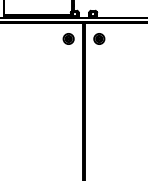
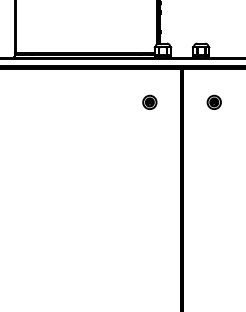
part: (68, 38) -> (149, 101), size x0.62
part: (99, 38) -> (214, 101), size x0.62

